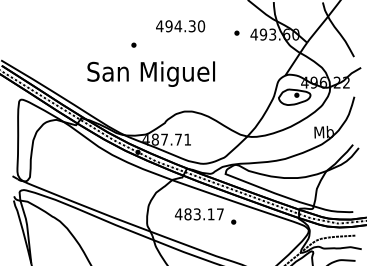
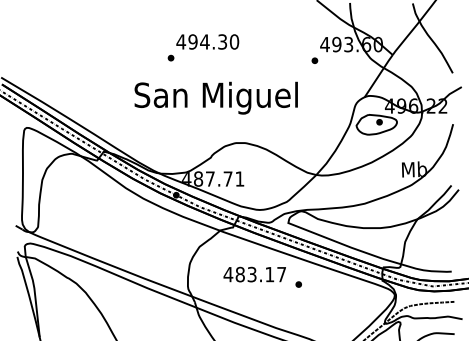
text: (180, 25) -> (207, 41), moved
part: (236, 32) -> (314, 60), moved
text: (150, 73) -> (215, 97), moved

